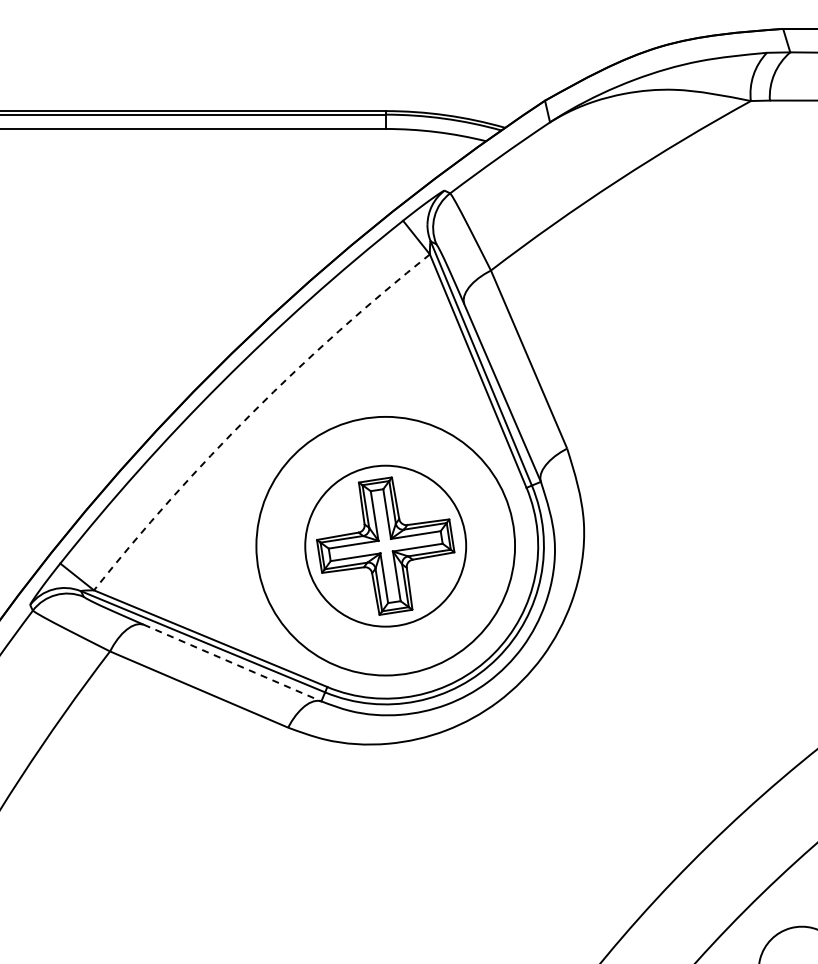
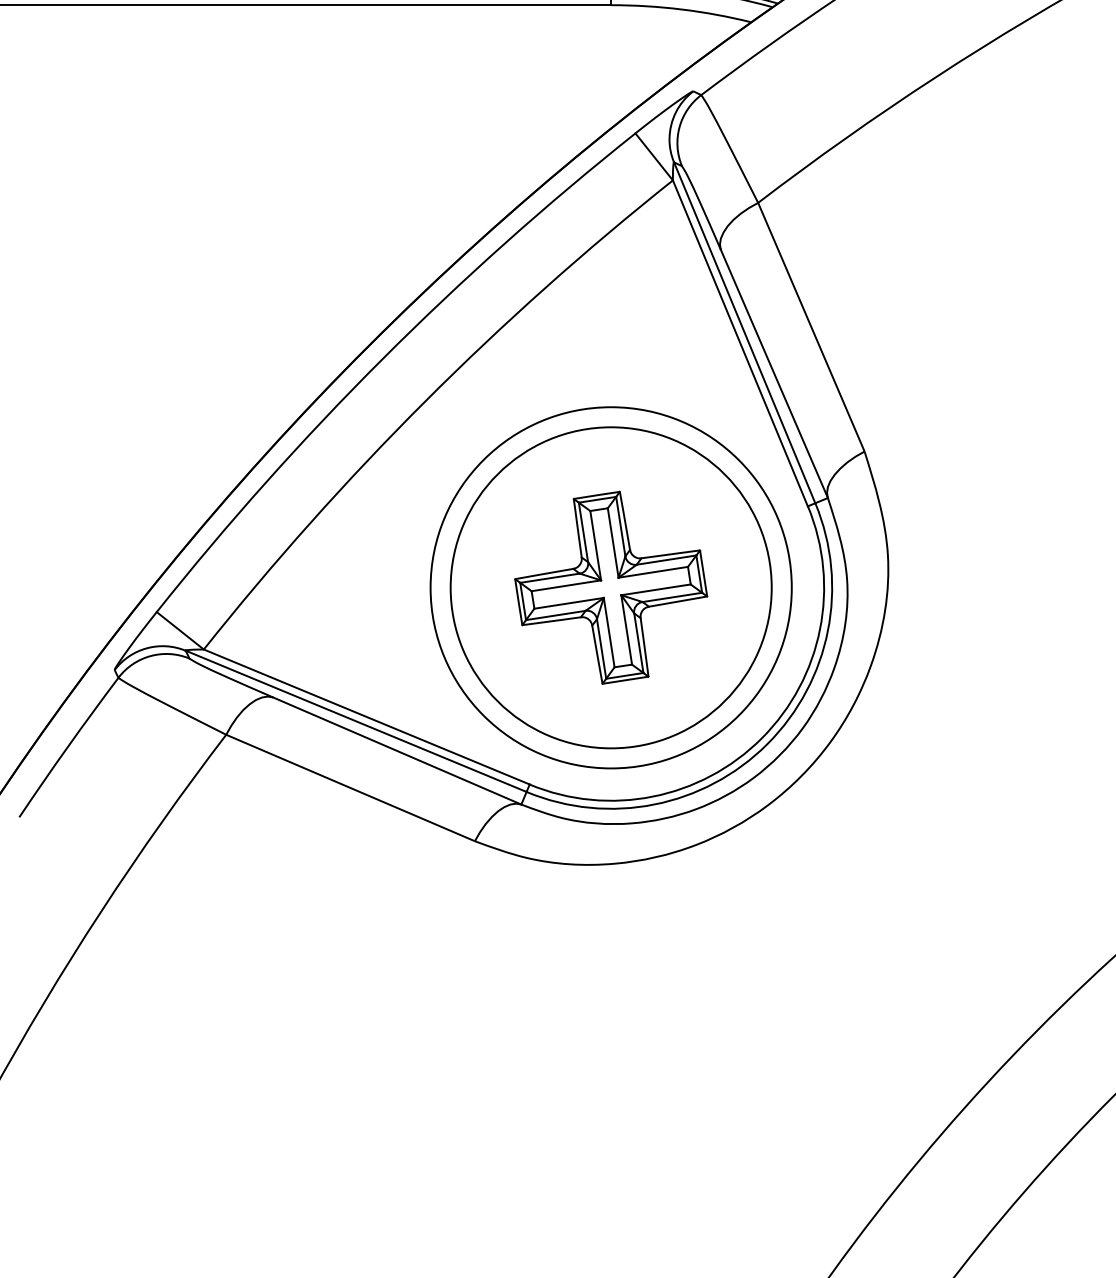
arc: (252, 412) -> (425, 401), dashed -> solid
circle: (385, 546) -> (610, 588), size x1.43
line: (232, 663) -> (397, 751), dashed -> solid

